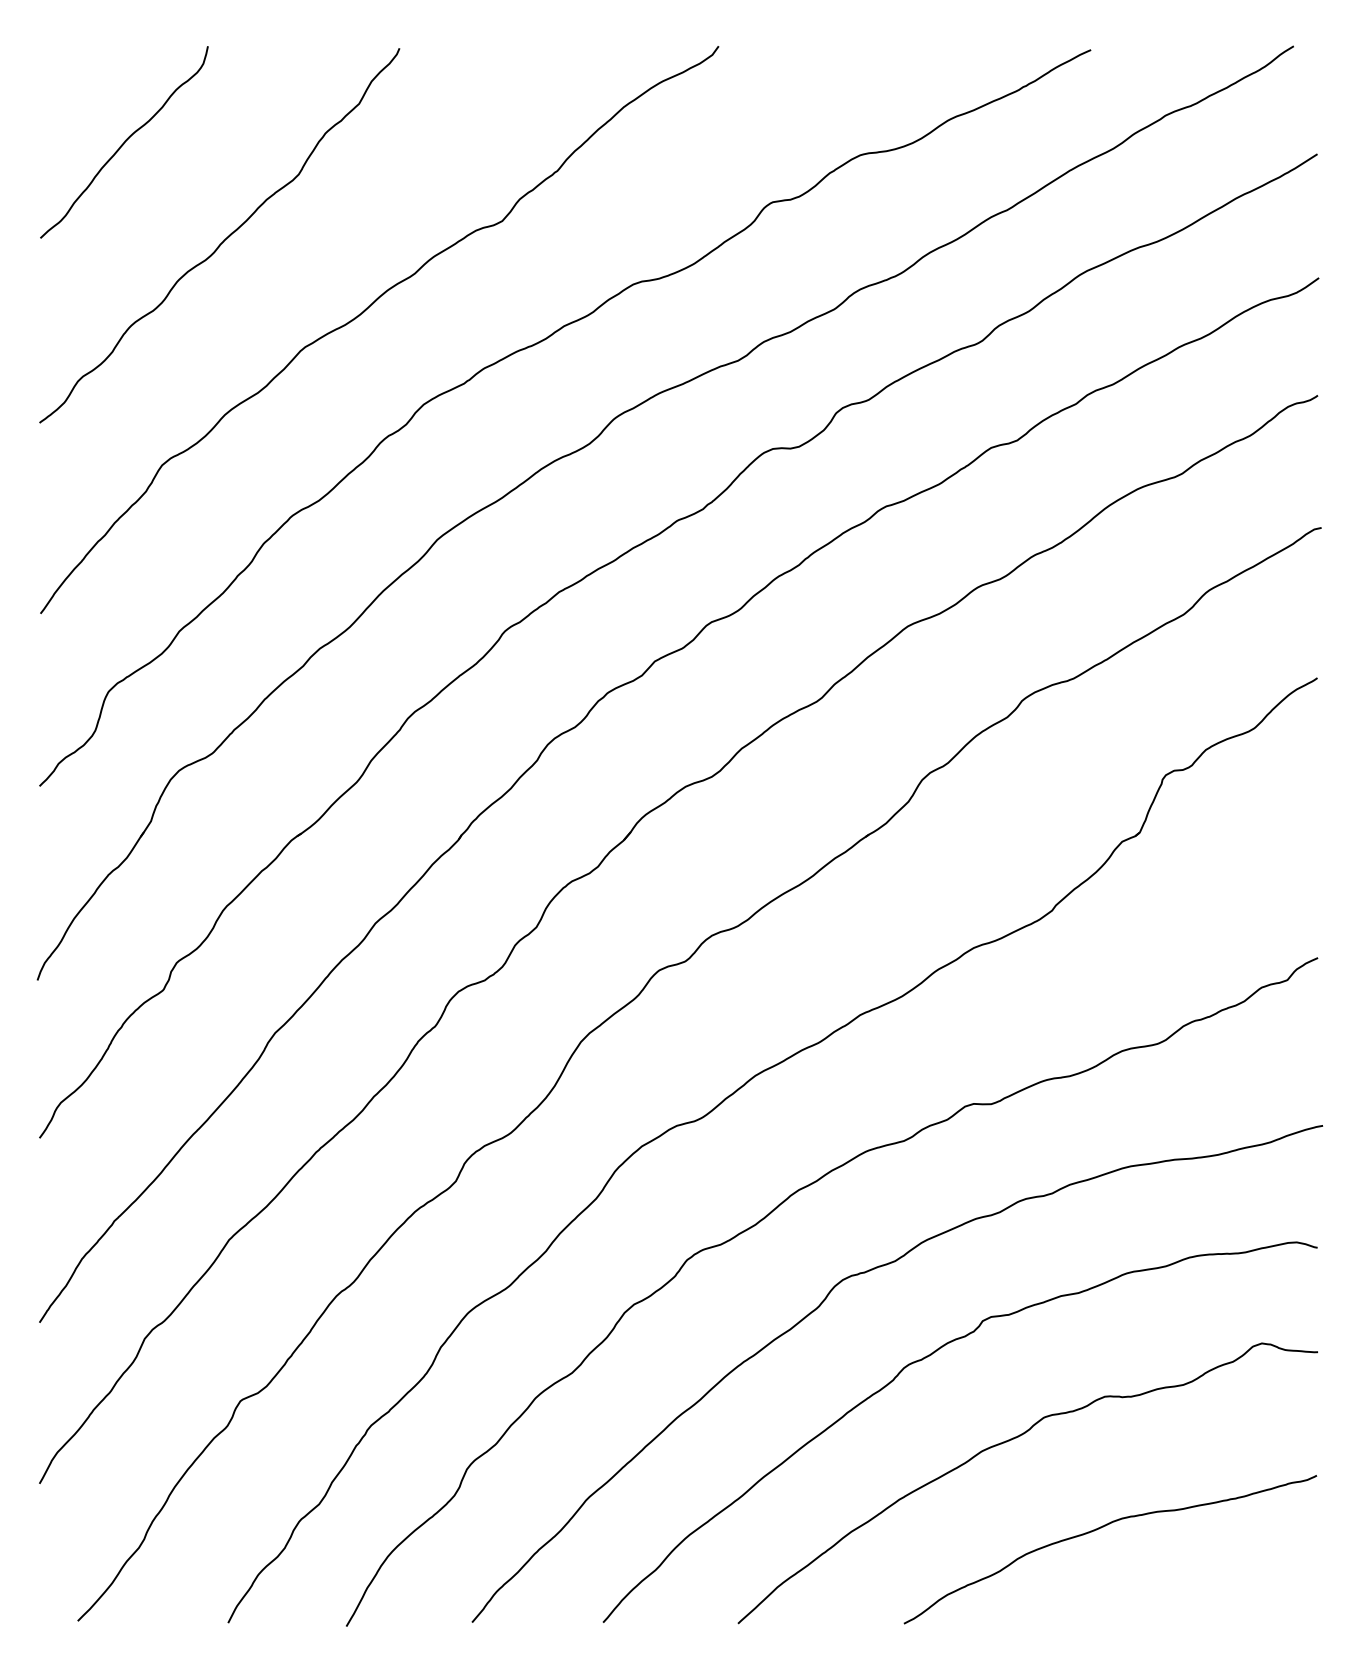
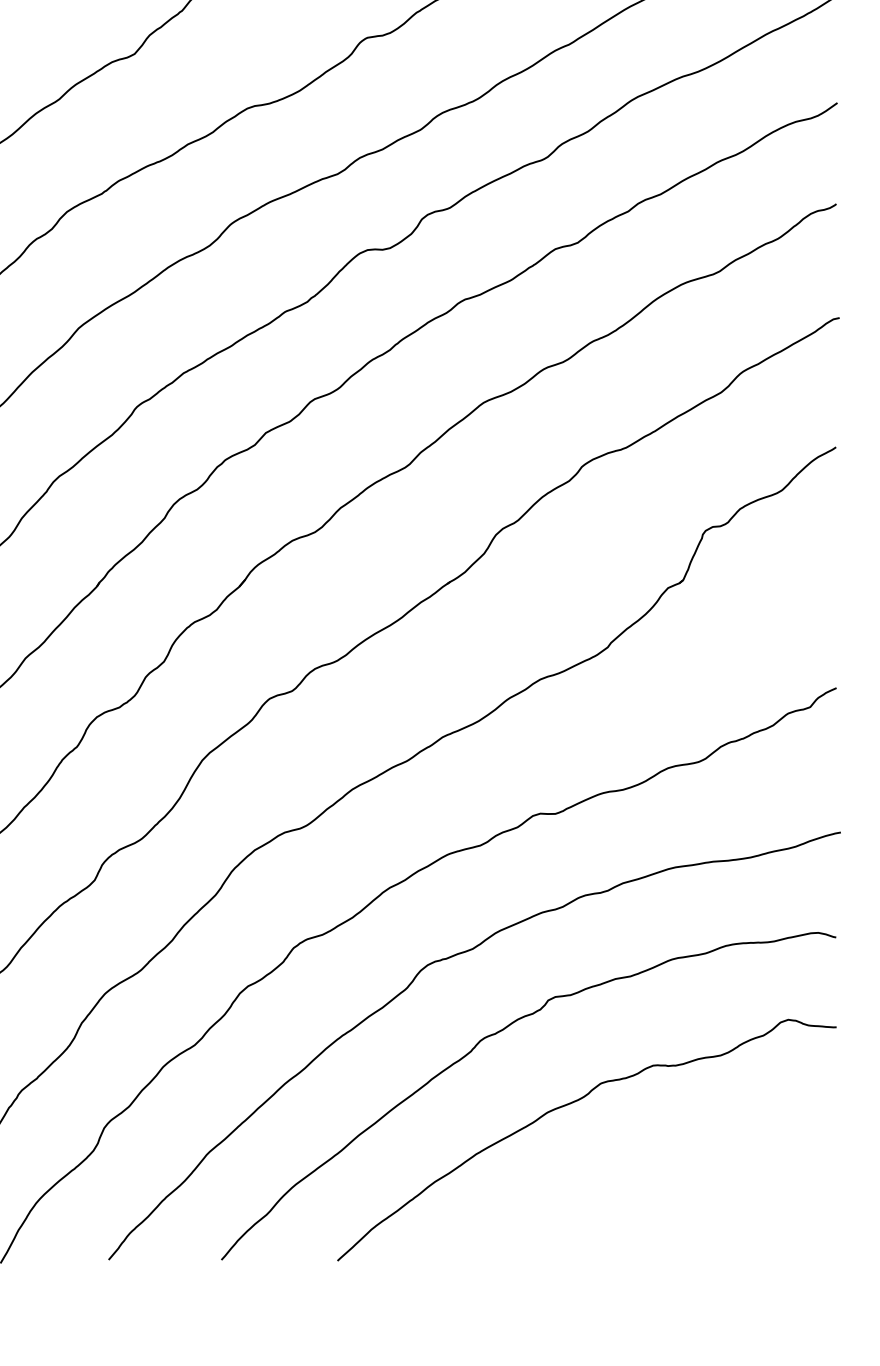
curve: (1099, 1529) -> (648, 1179), removed

